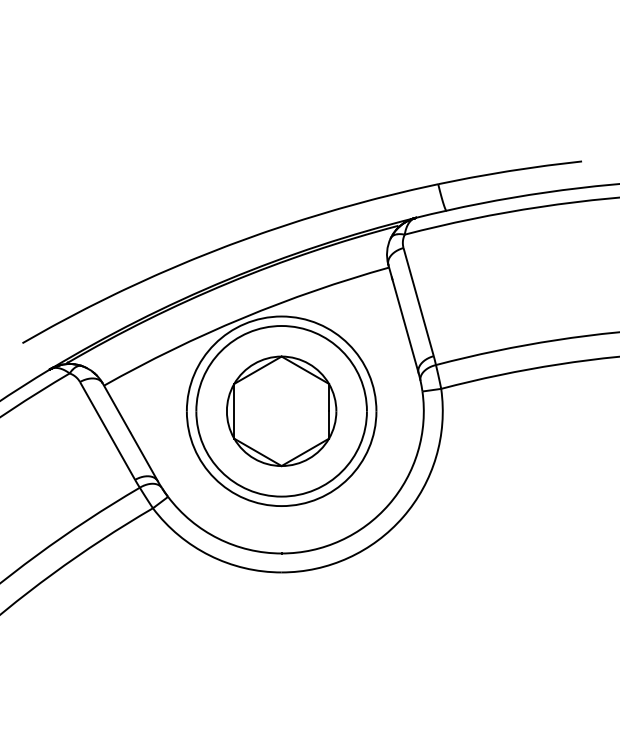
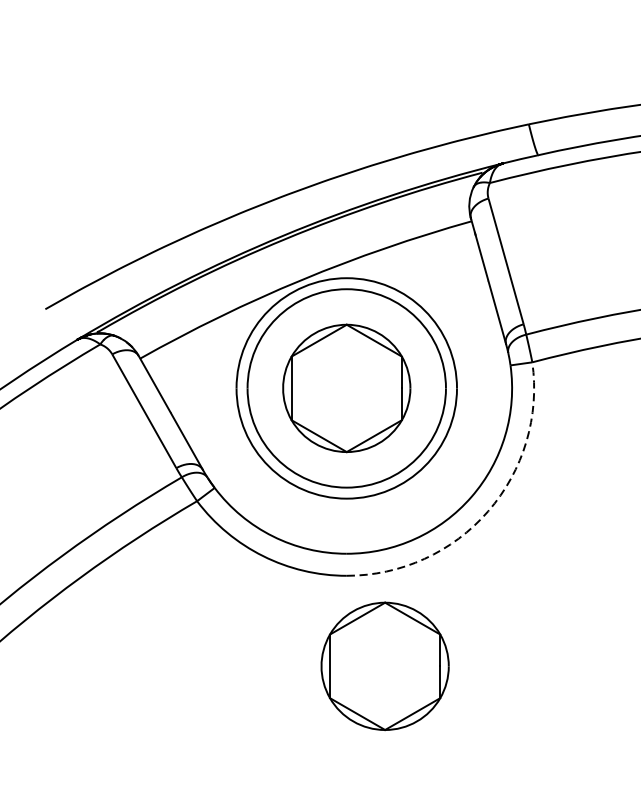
arc: (403, 517) -> (488, 511), solid -> dashed
part: (314, 650) -> (384, 666), added

